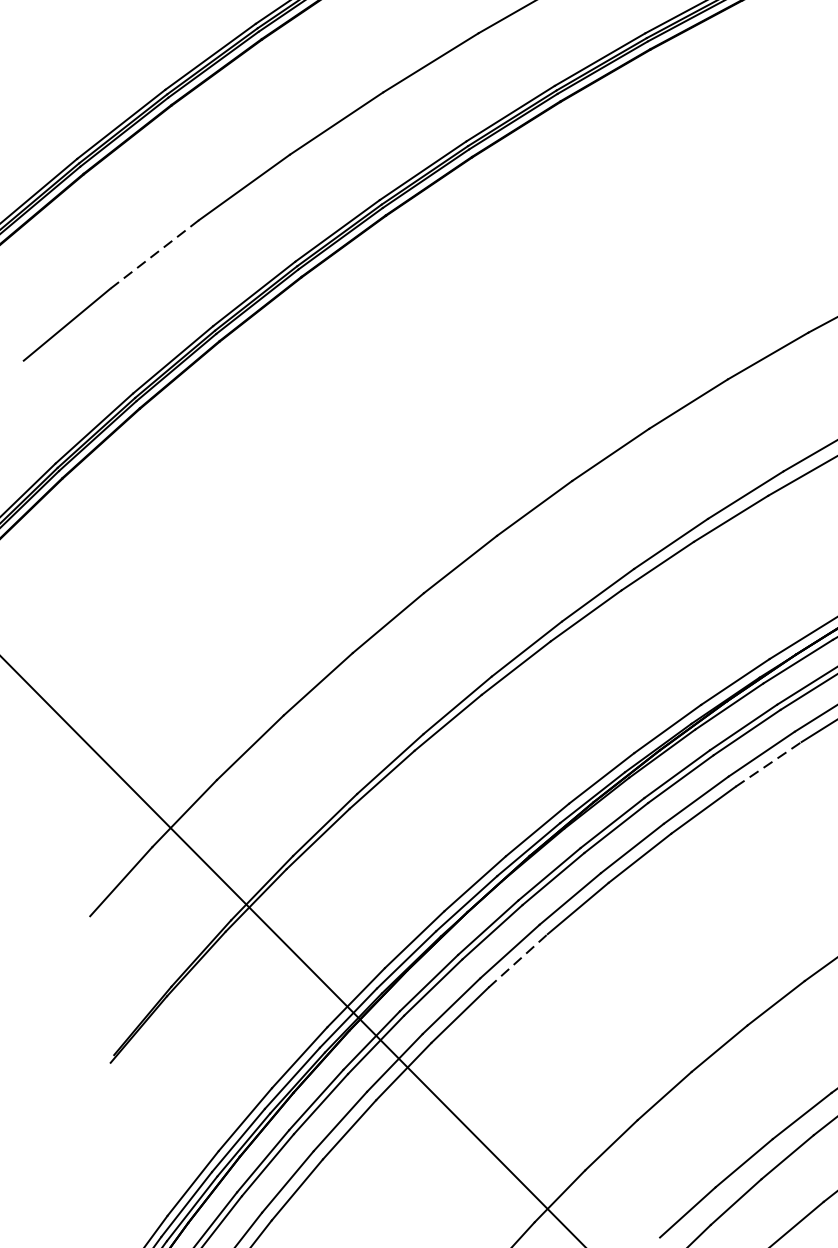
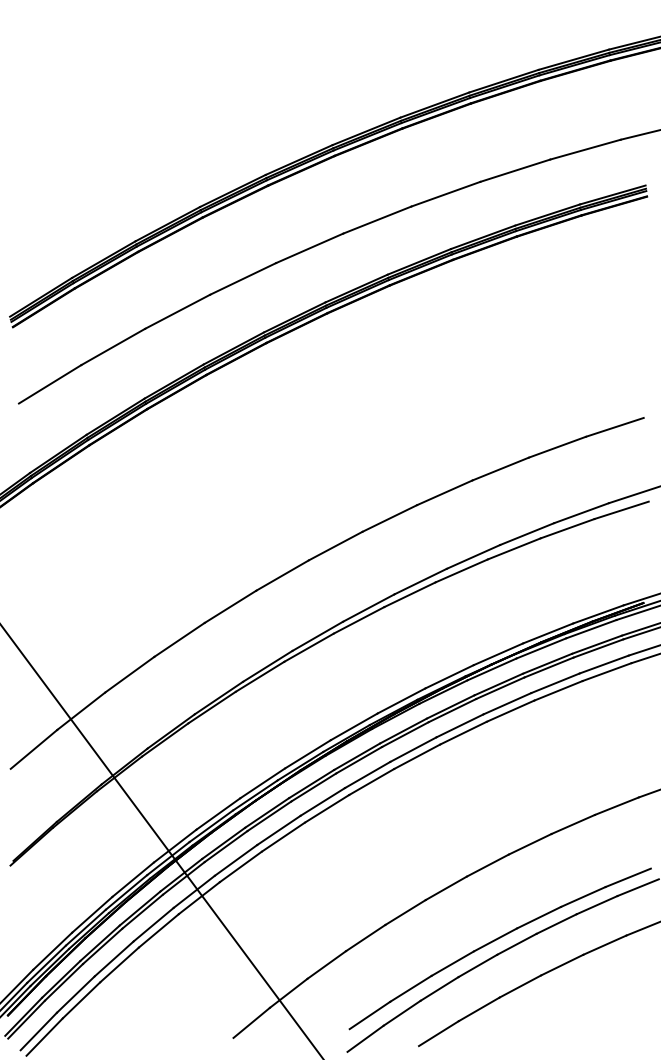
line: (154, 253) -> (113, 346), dashed -> solid
line: (768, 763) -> (463, 732), dashed -> solid
line: (518, 959) -> (283, 836), dashed -> solid

